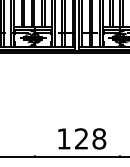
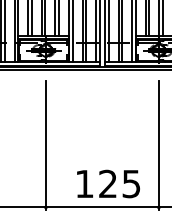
line: (34, 109) -> (45, 144), added
line: (119, 109) -> (158, 144), added
text: (99, 138) -> (131, 183), 128 -> 125

